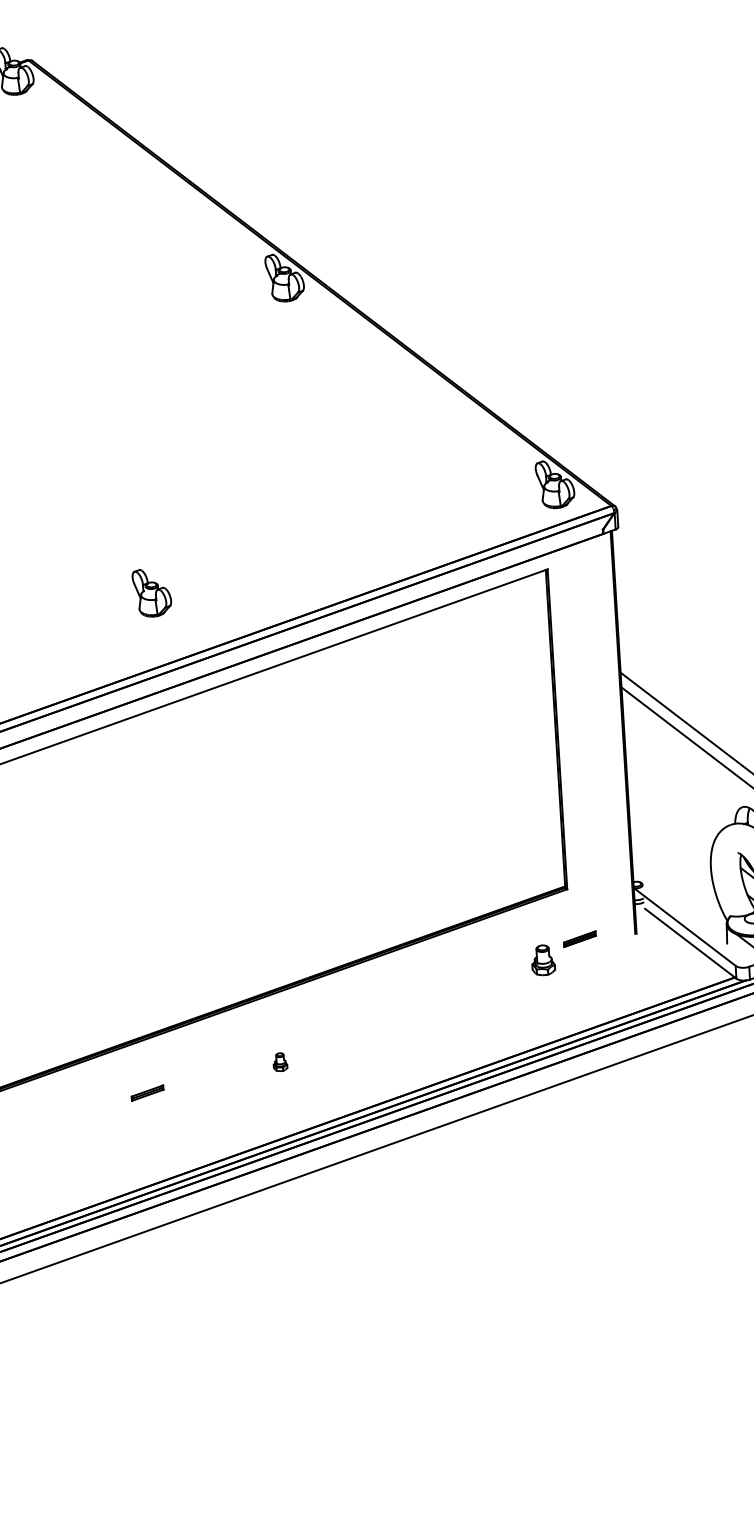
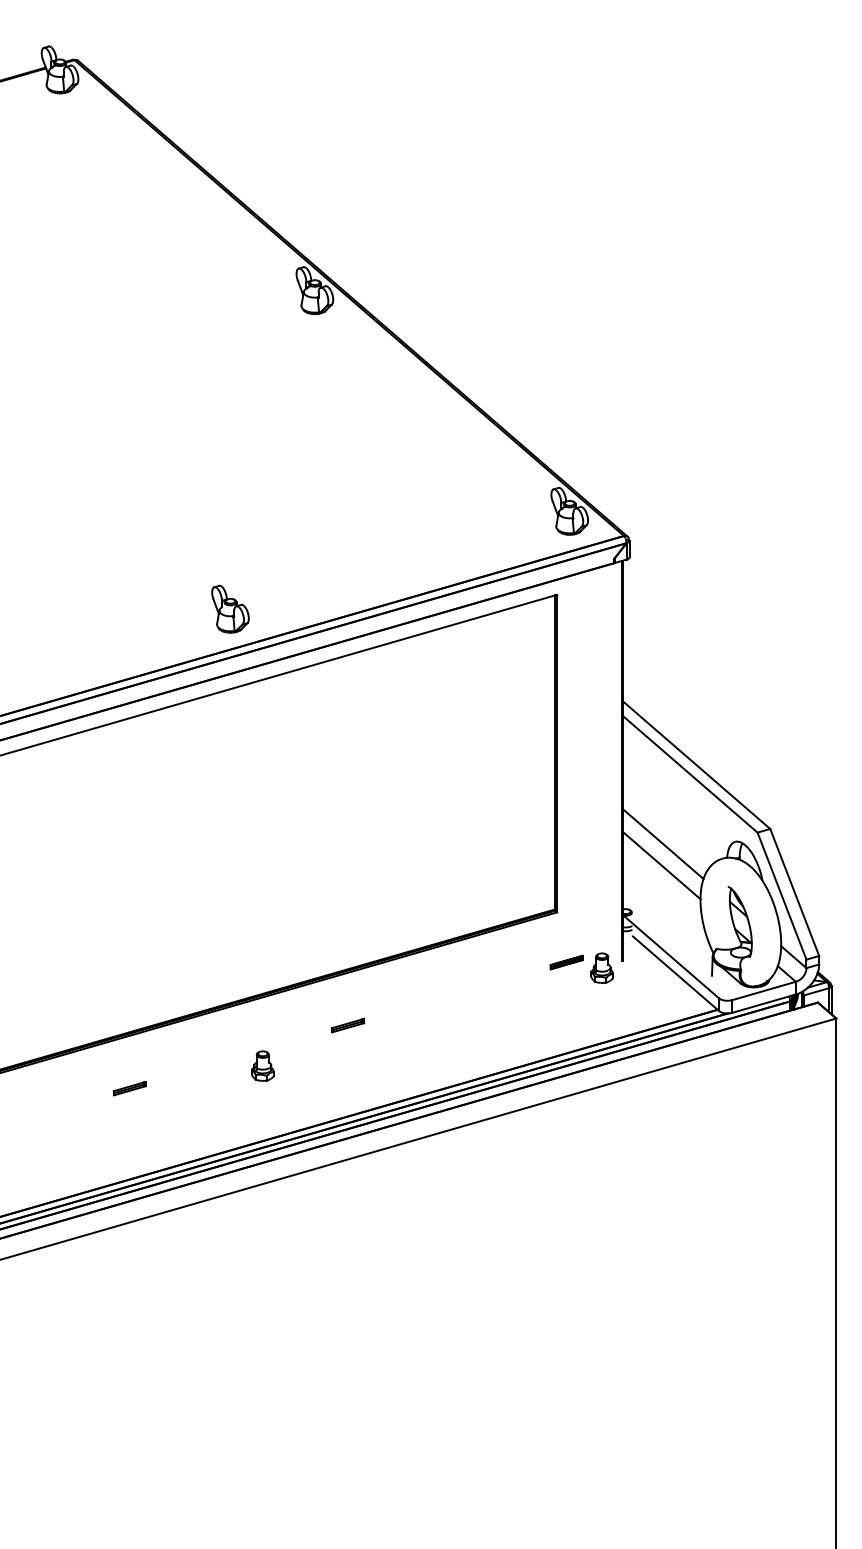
part: (152, 592) -> (230, 608), moved
line: (670, 814) -> (663, 844), added
line: (669, 835) -> (661, 865), added
part: (542, 959) -> (601, 967), moved
part: (364, 1016) -> (348, 1025), added
part: (279, 1061) -> (262, 1065), size x1.67

